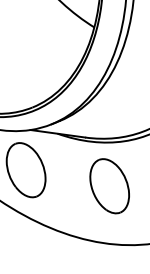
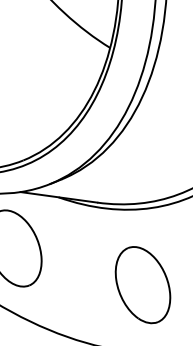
part: (109, 186) -> (142, 285), moved

